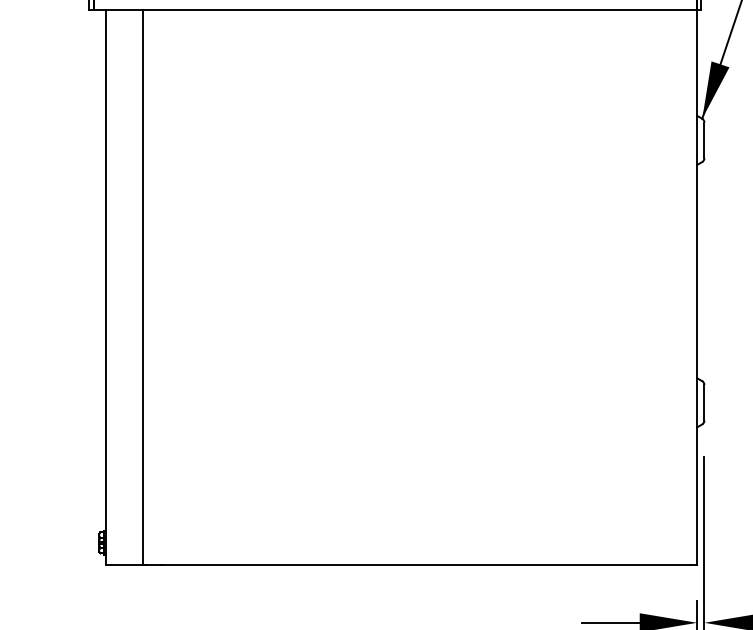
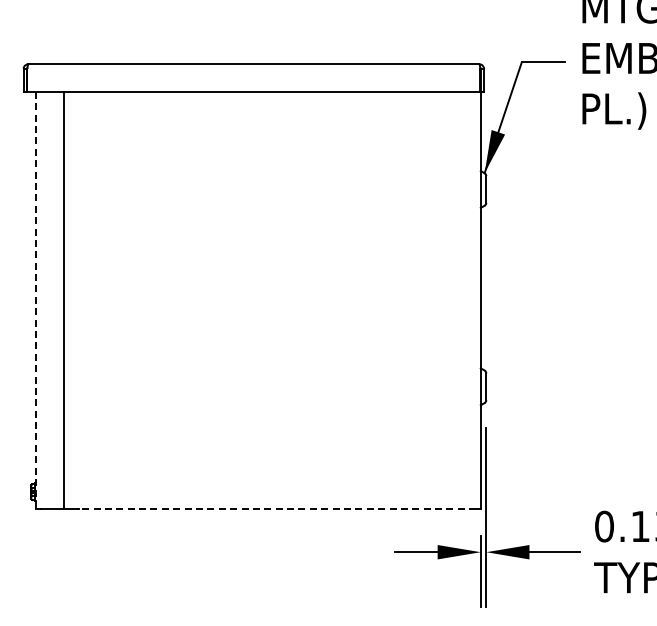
line: (106, 288) -> (36, 300), solid -> dashed
line: (426, 564) -> (277, 508), solid -> dashed

